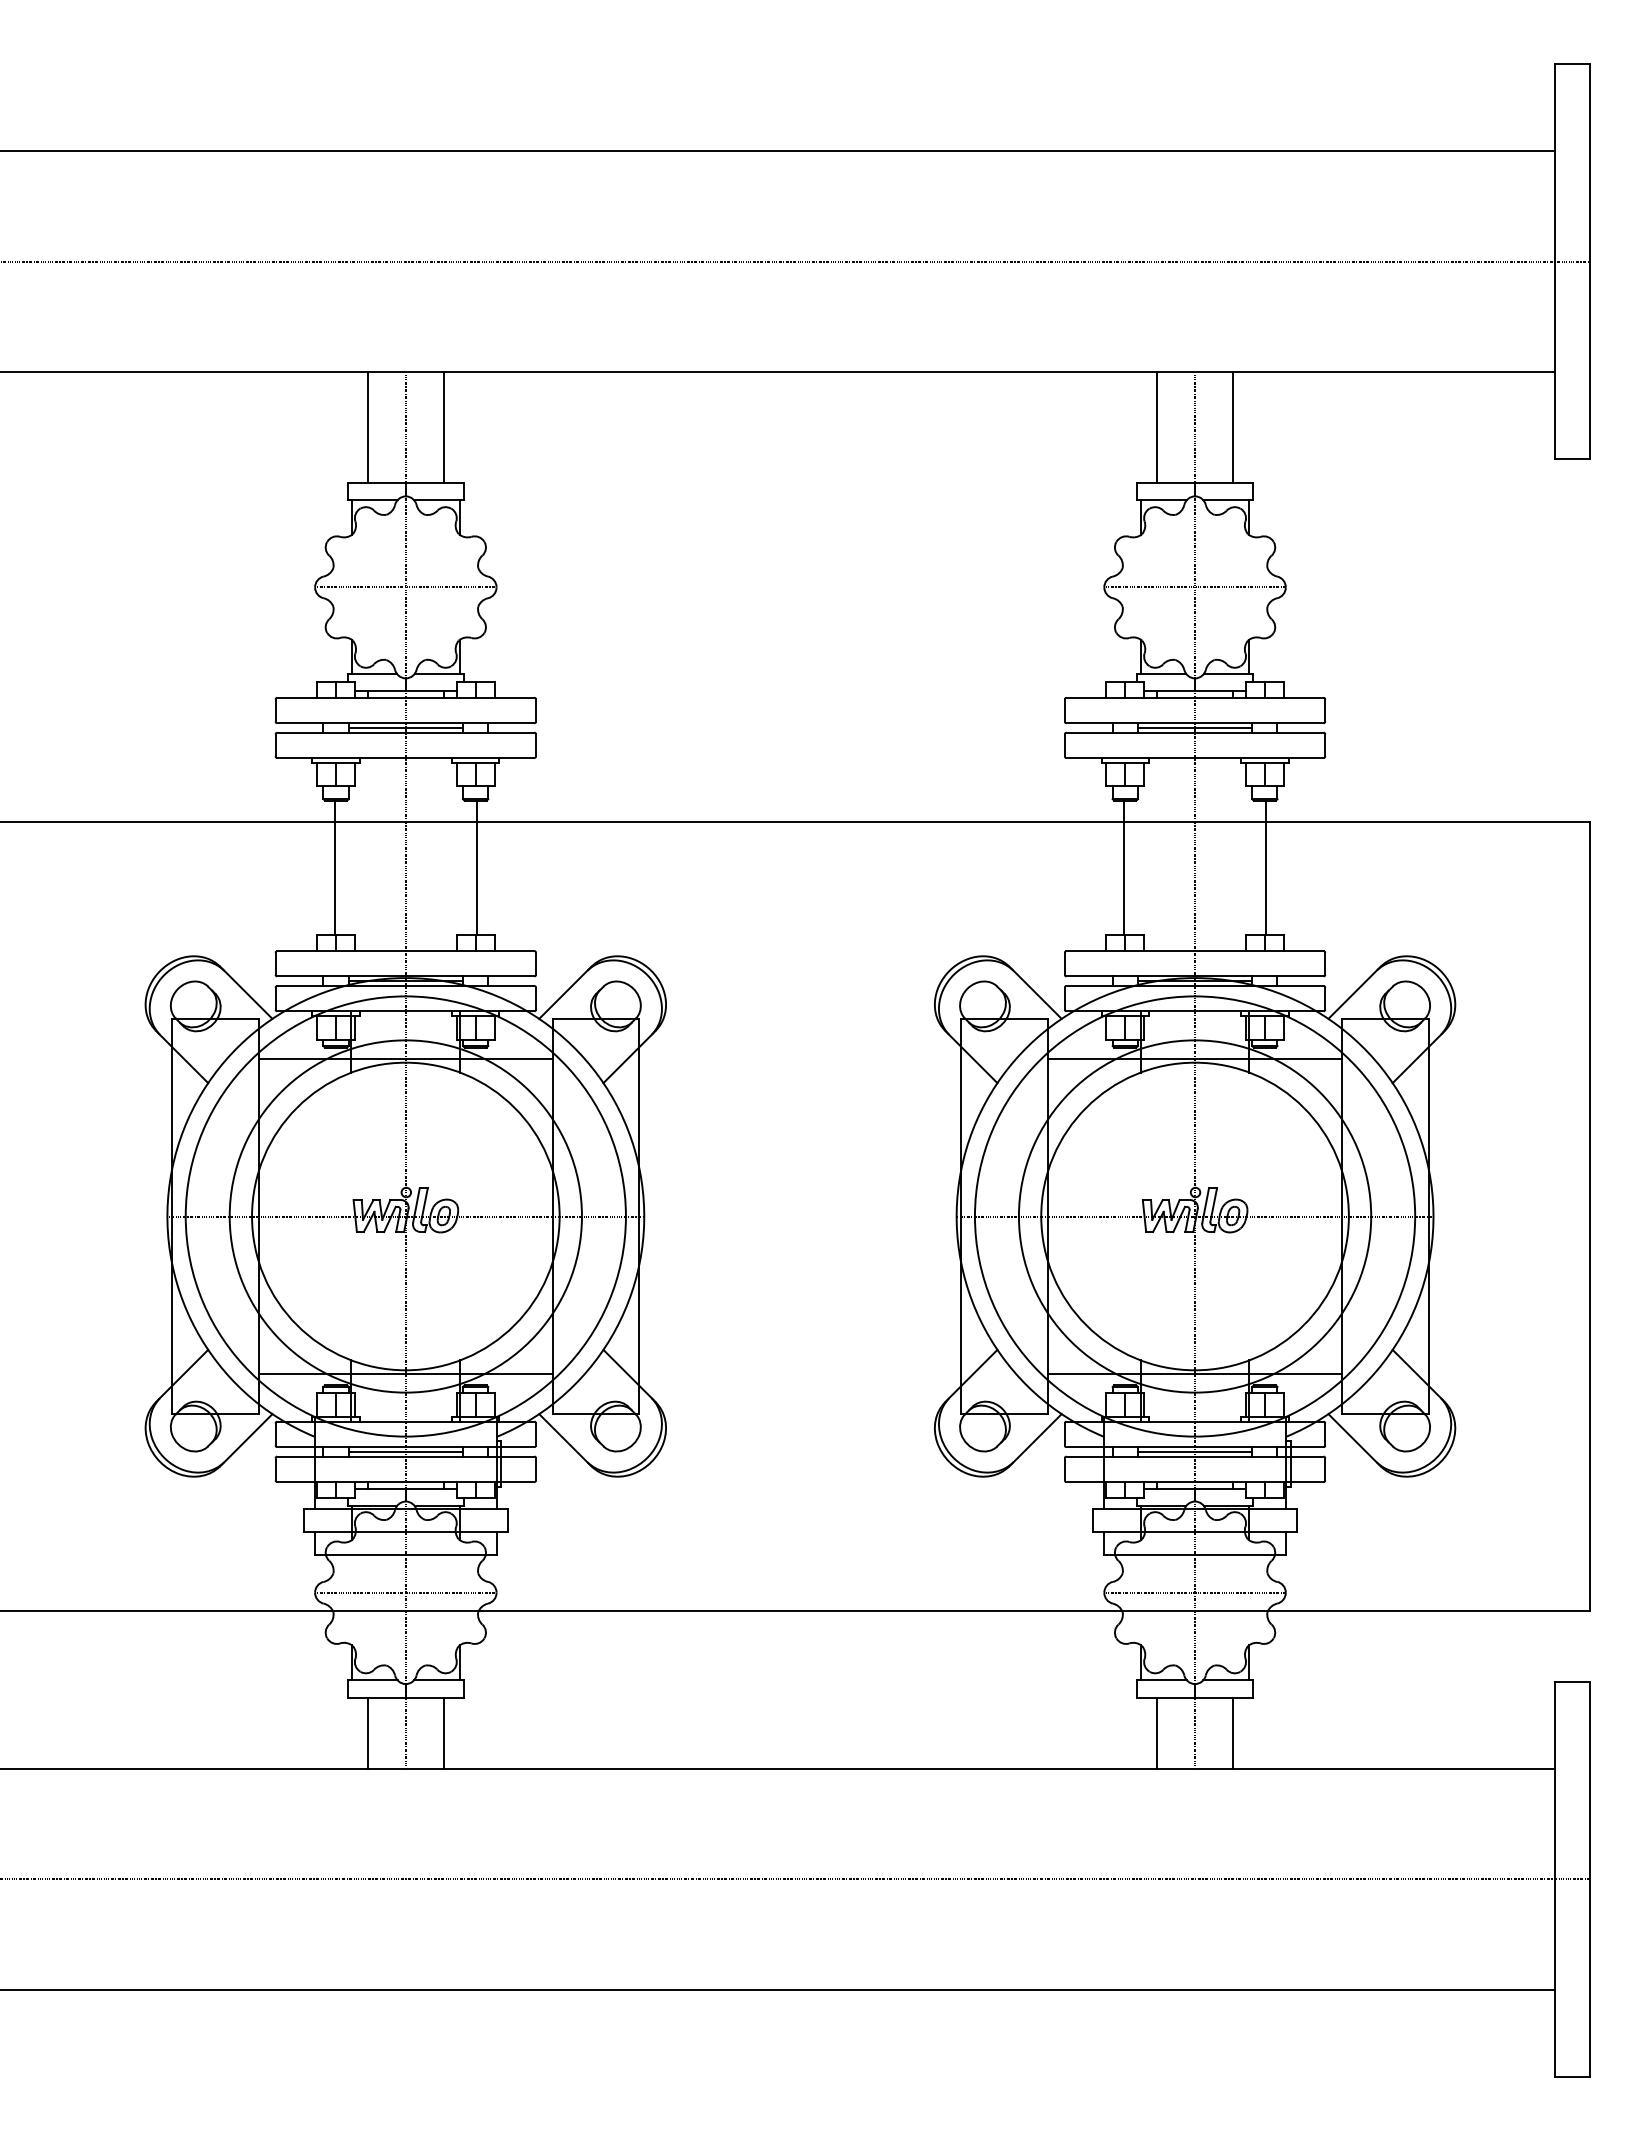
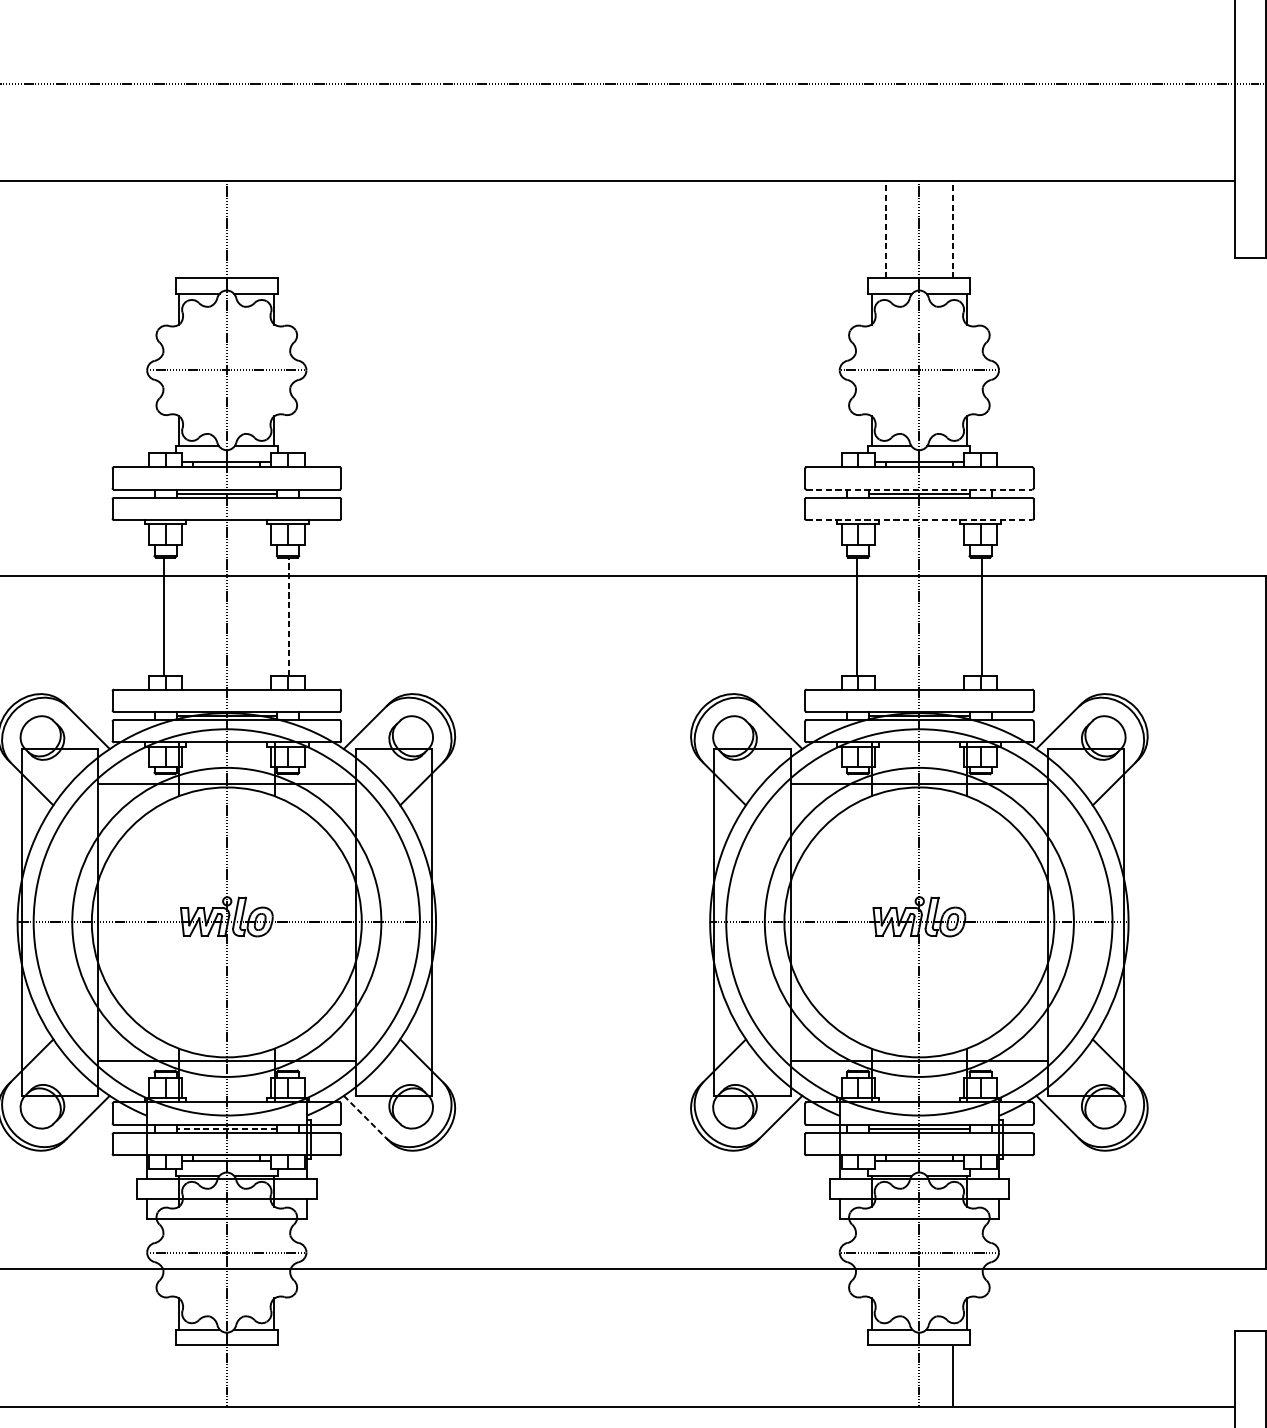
line: (367, 426) -> (193, 229), removed
line: (444, 426) -> (260, 229), removed
line: (1156, 426) -> (885, 229), solid -> dashed
line: (1233, 426) -> (953, 229), solid -> dashed
line: (1195, 723) -> (919, 489), solid -> dashed
line: (1195, 757) -> (919, 519), solid -> dashed
line: (477, 867) -> (289, 616), solid -> dashed
line: (565, 1440) -> (366, 1118), solid -> dashed
line: (405, 1451) -> (226, 1128), solid -> dashed
line: (367, 1733) -> (193, 1376), removed
line: (444, 1733) -> (260, 1376), removed
line: (1156, 1733) -> (885, 1376), removed

